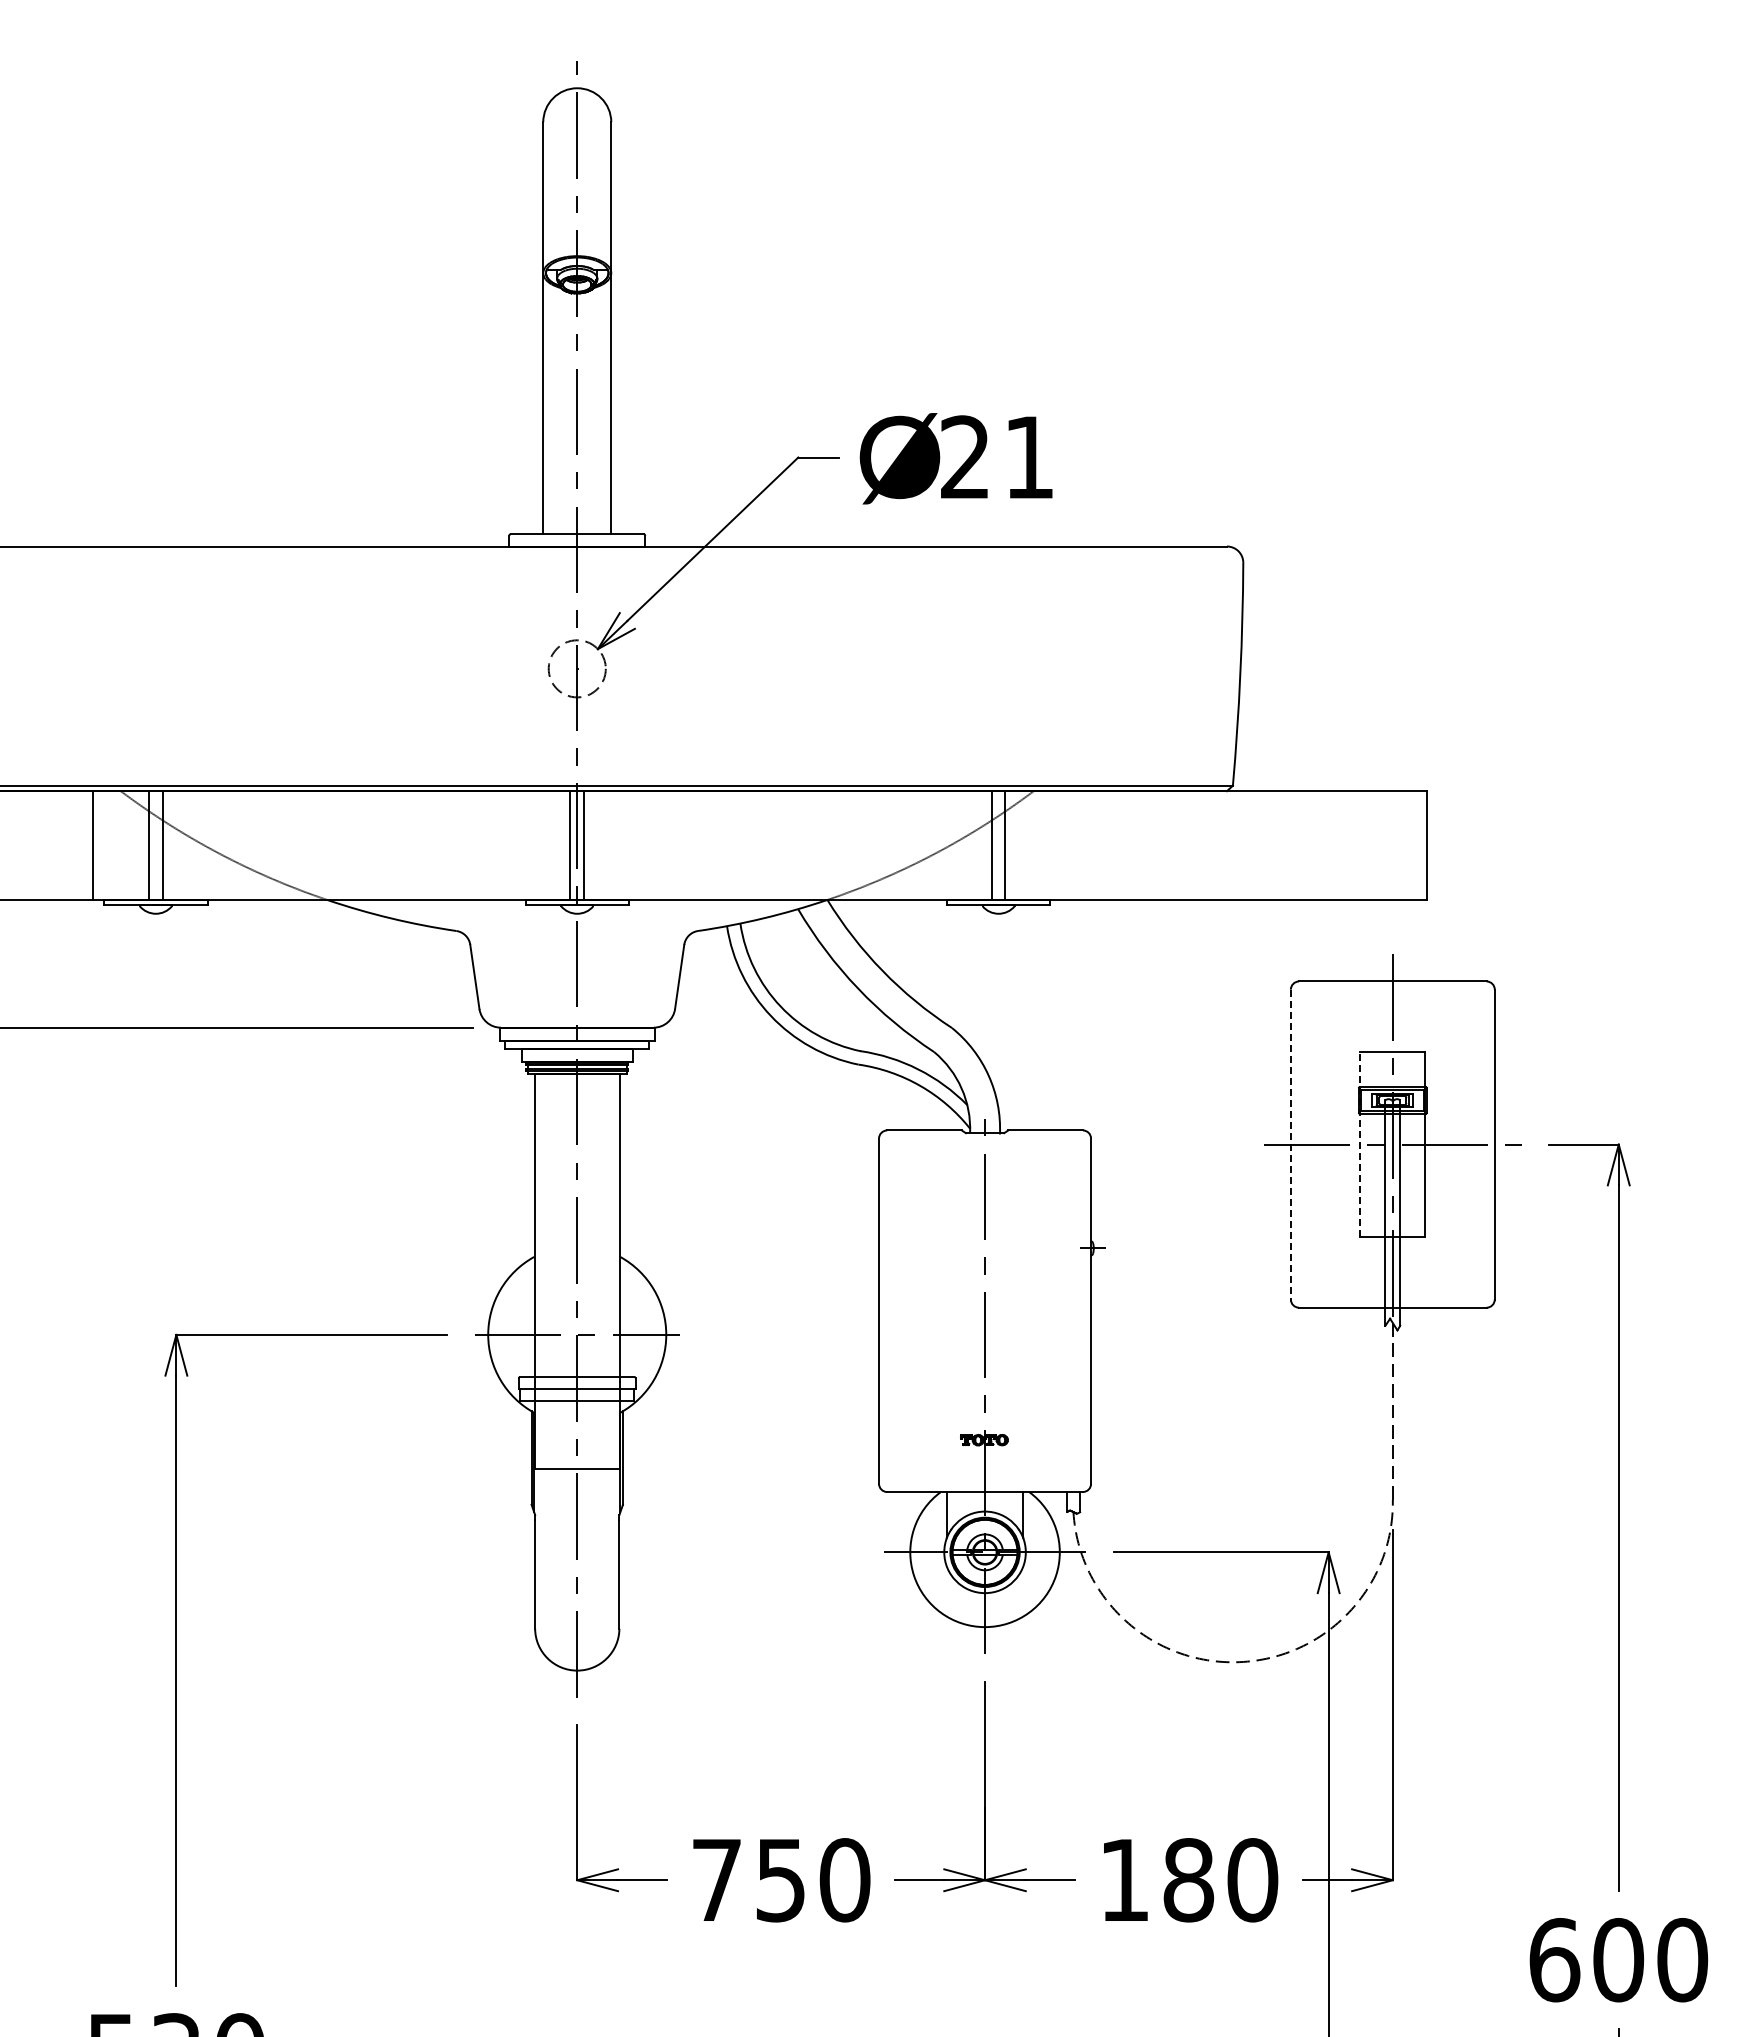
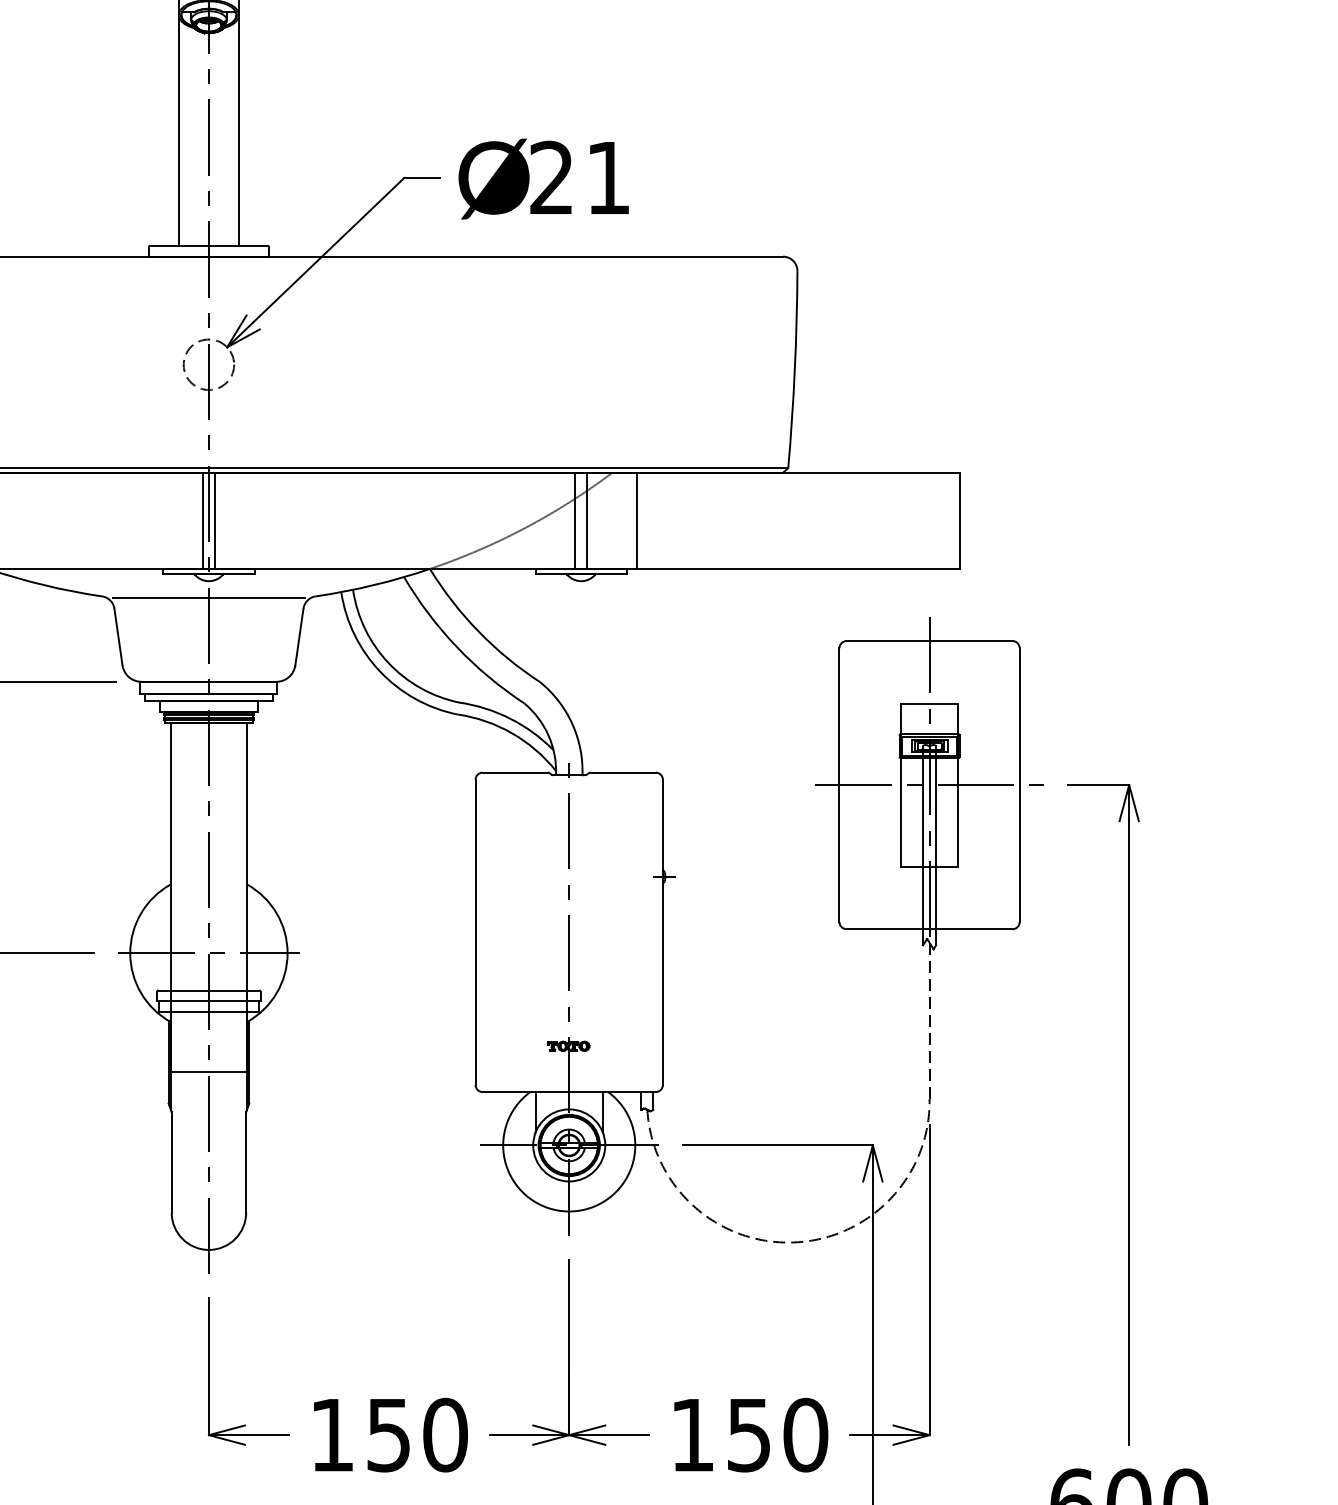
line: (1061, 845) -> (636, 520), added
line: (577, 932) -> (209, 597), added
line: (1290, 1144) -> (839, 785), dashed -> solid
line: (1360, 1144) -> (900, 785), dashed -> solid
text: (716, 1879) -> (331, 1434), 750 -> 150
text: (1188, 1880) -> (749, 1435), 180 -> 150

